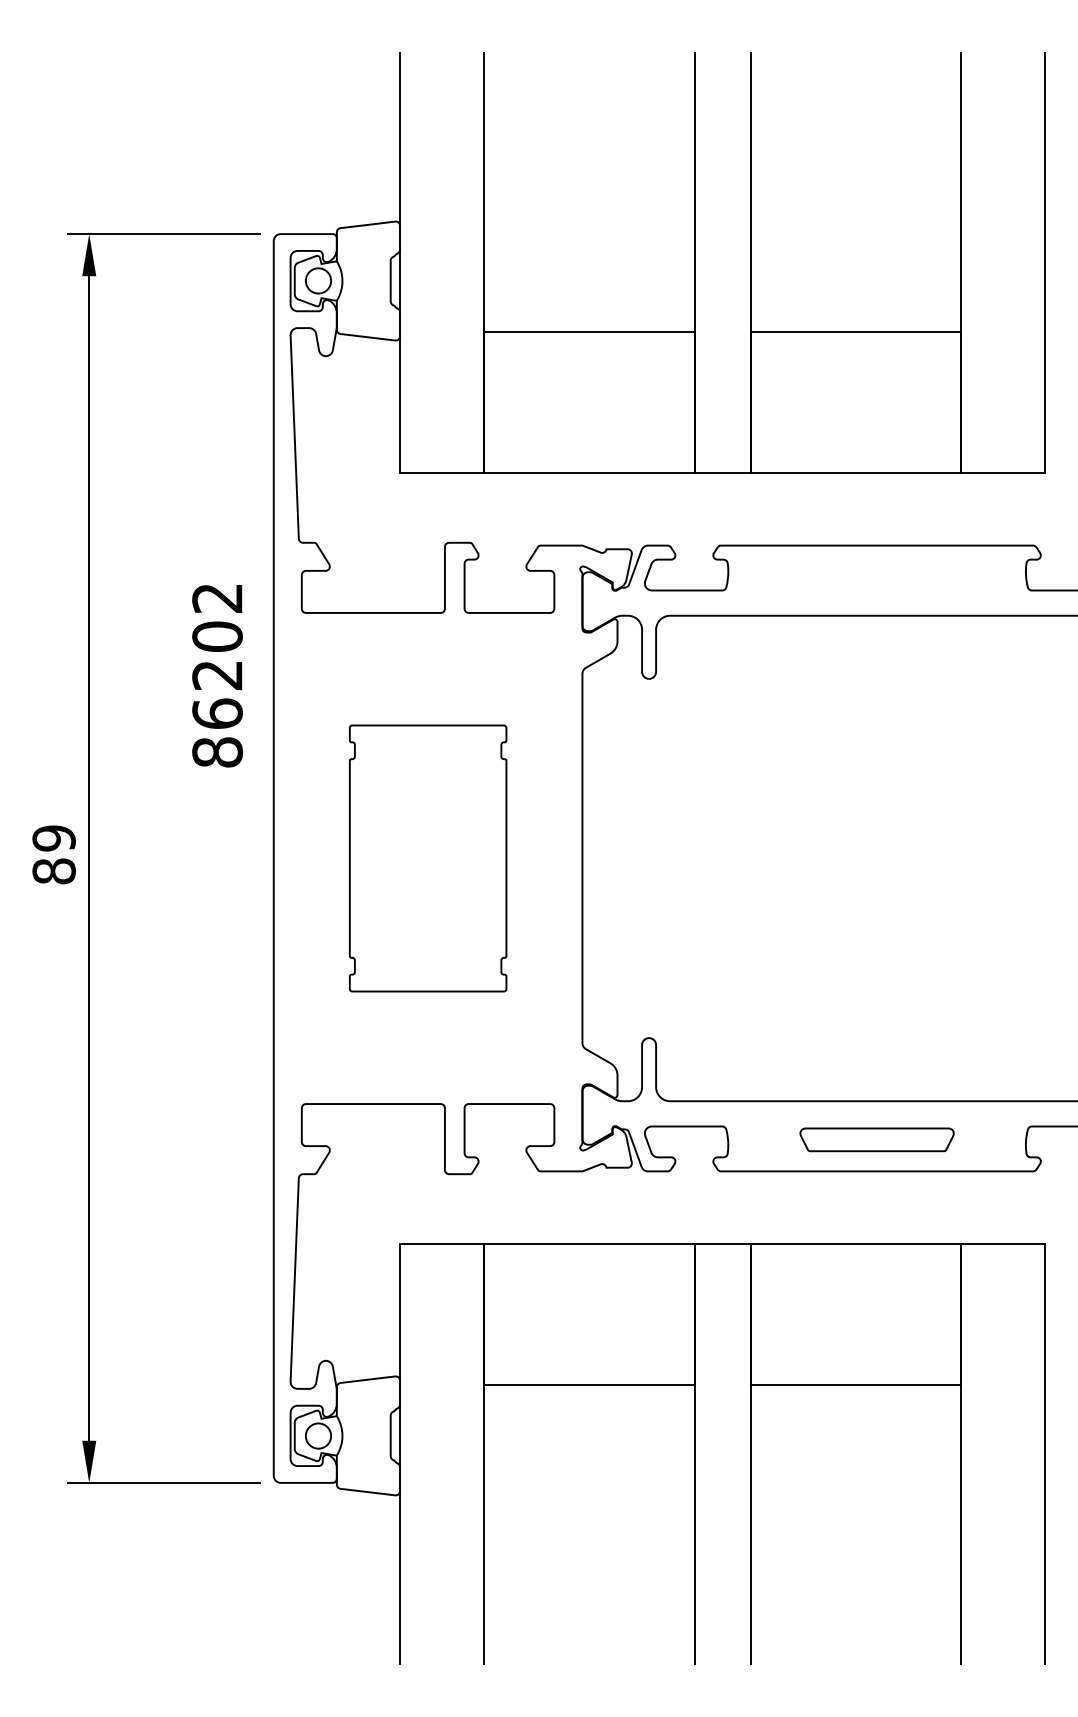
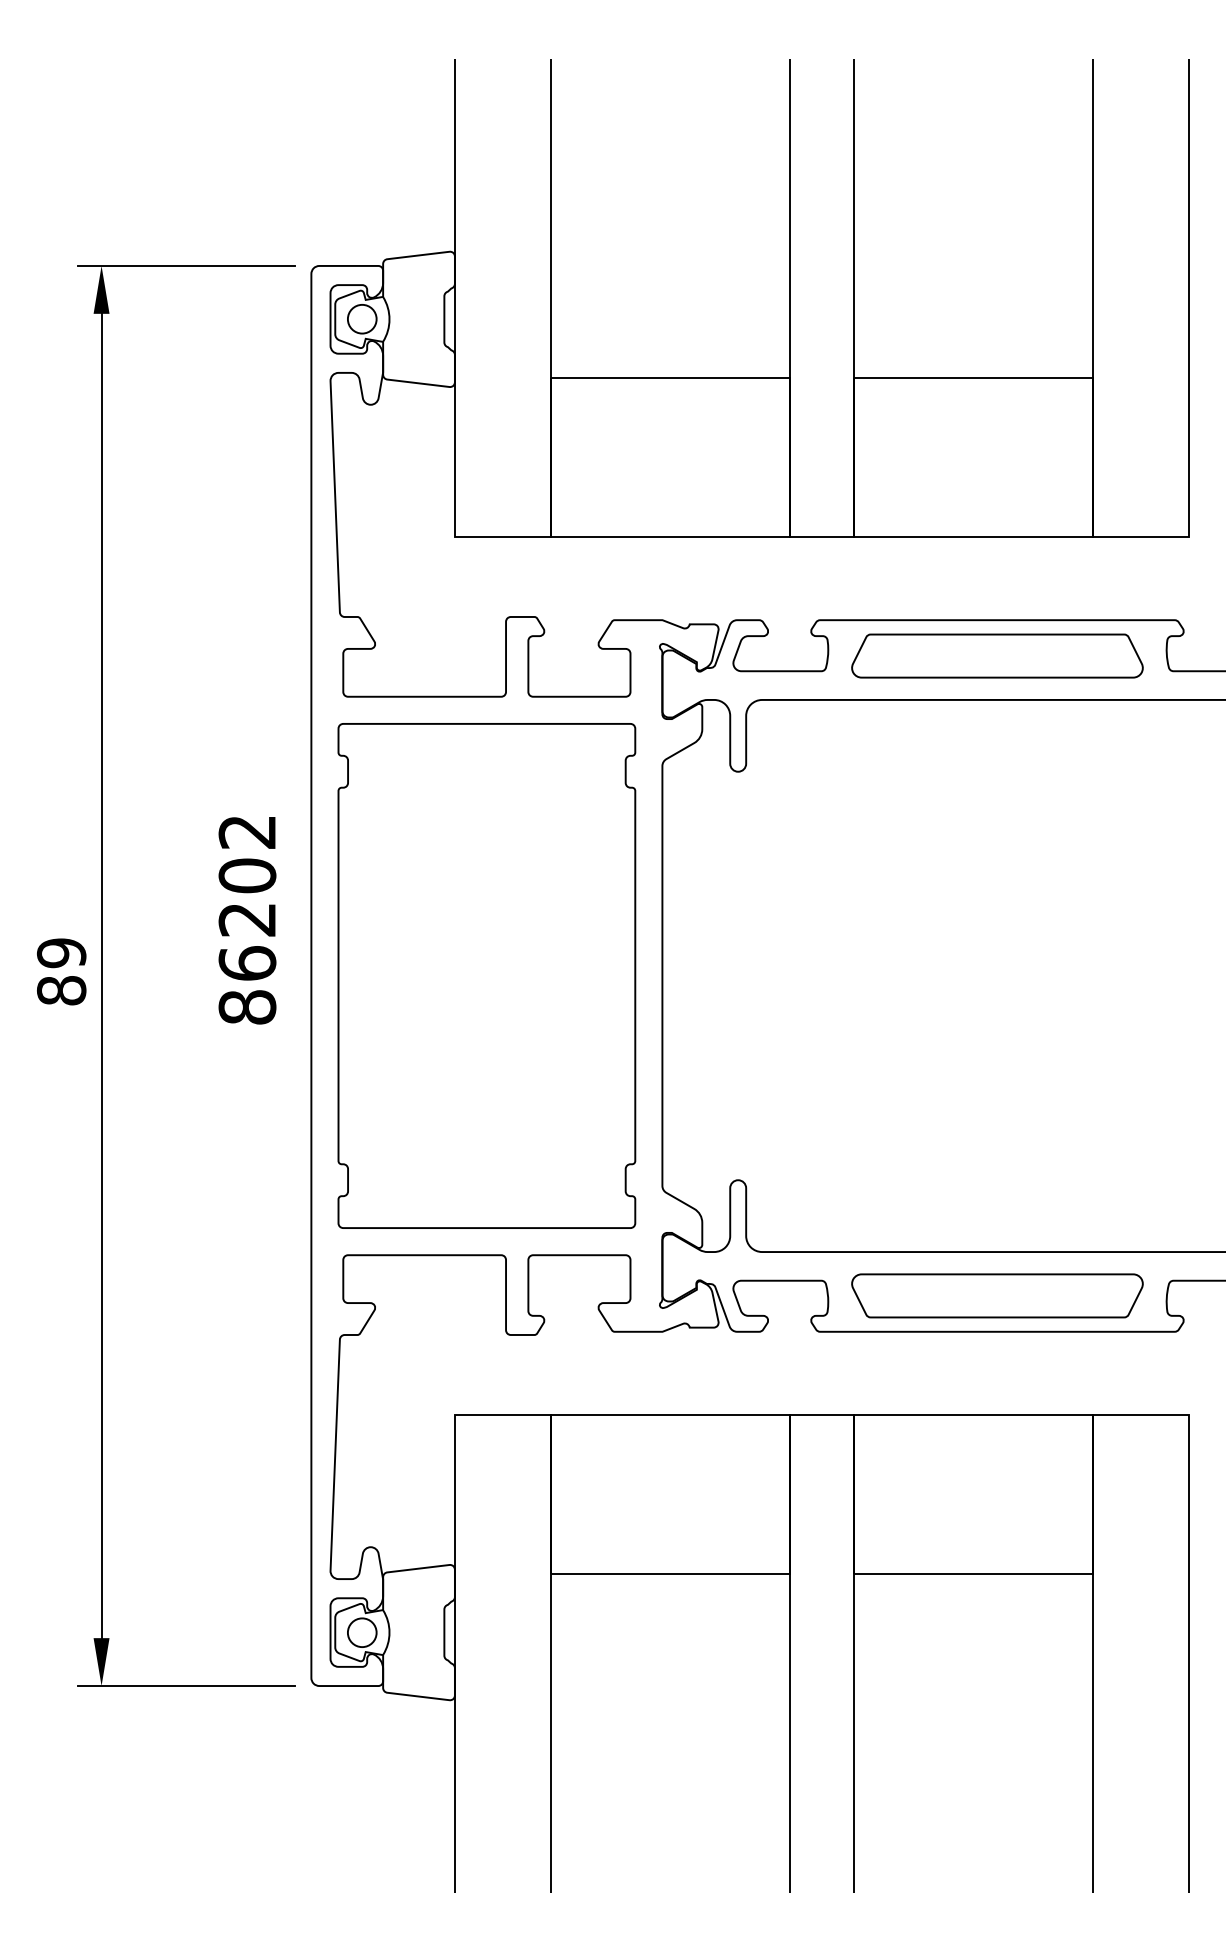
part: (877, 576) -> (997, 655), added
text: (217, 676) -> (247, 920), moved
part: (427, 858) -> (486, 975), size x1.67
part: (877, 1139) -> (997, 1295), size x1.67

